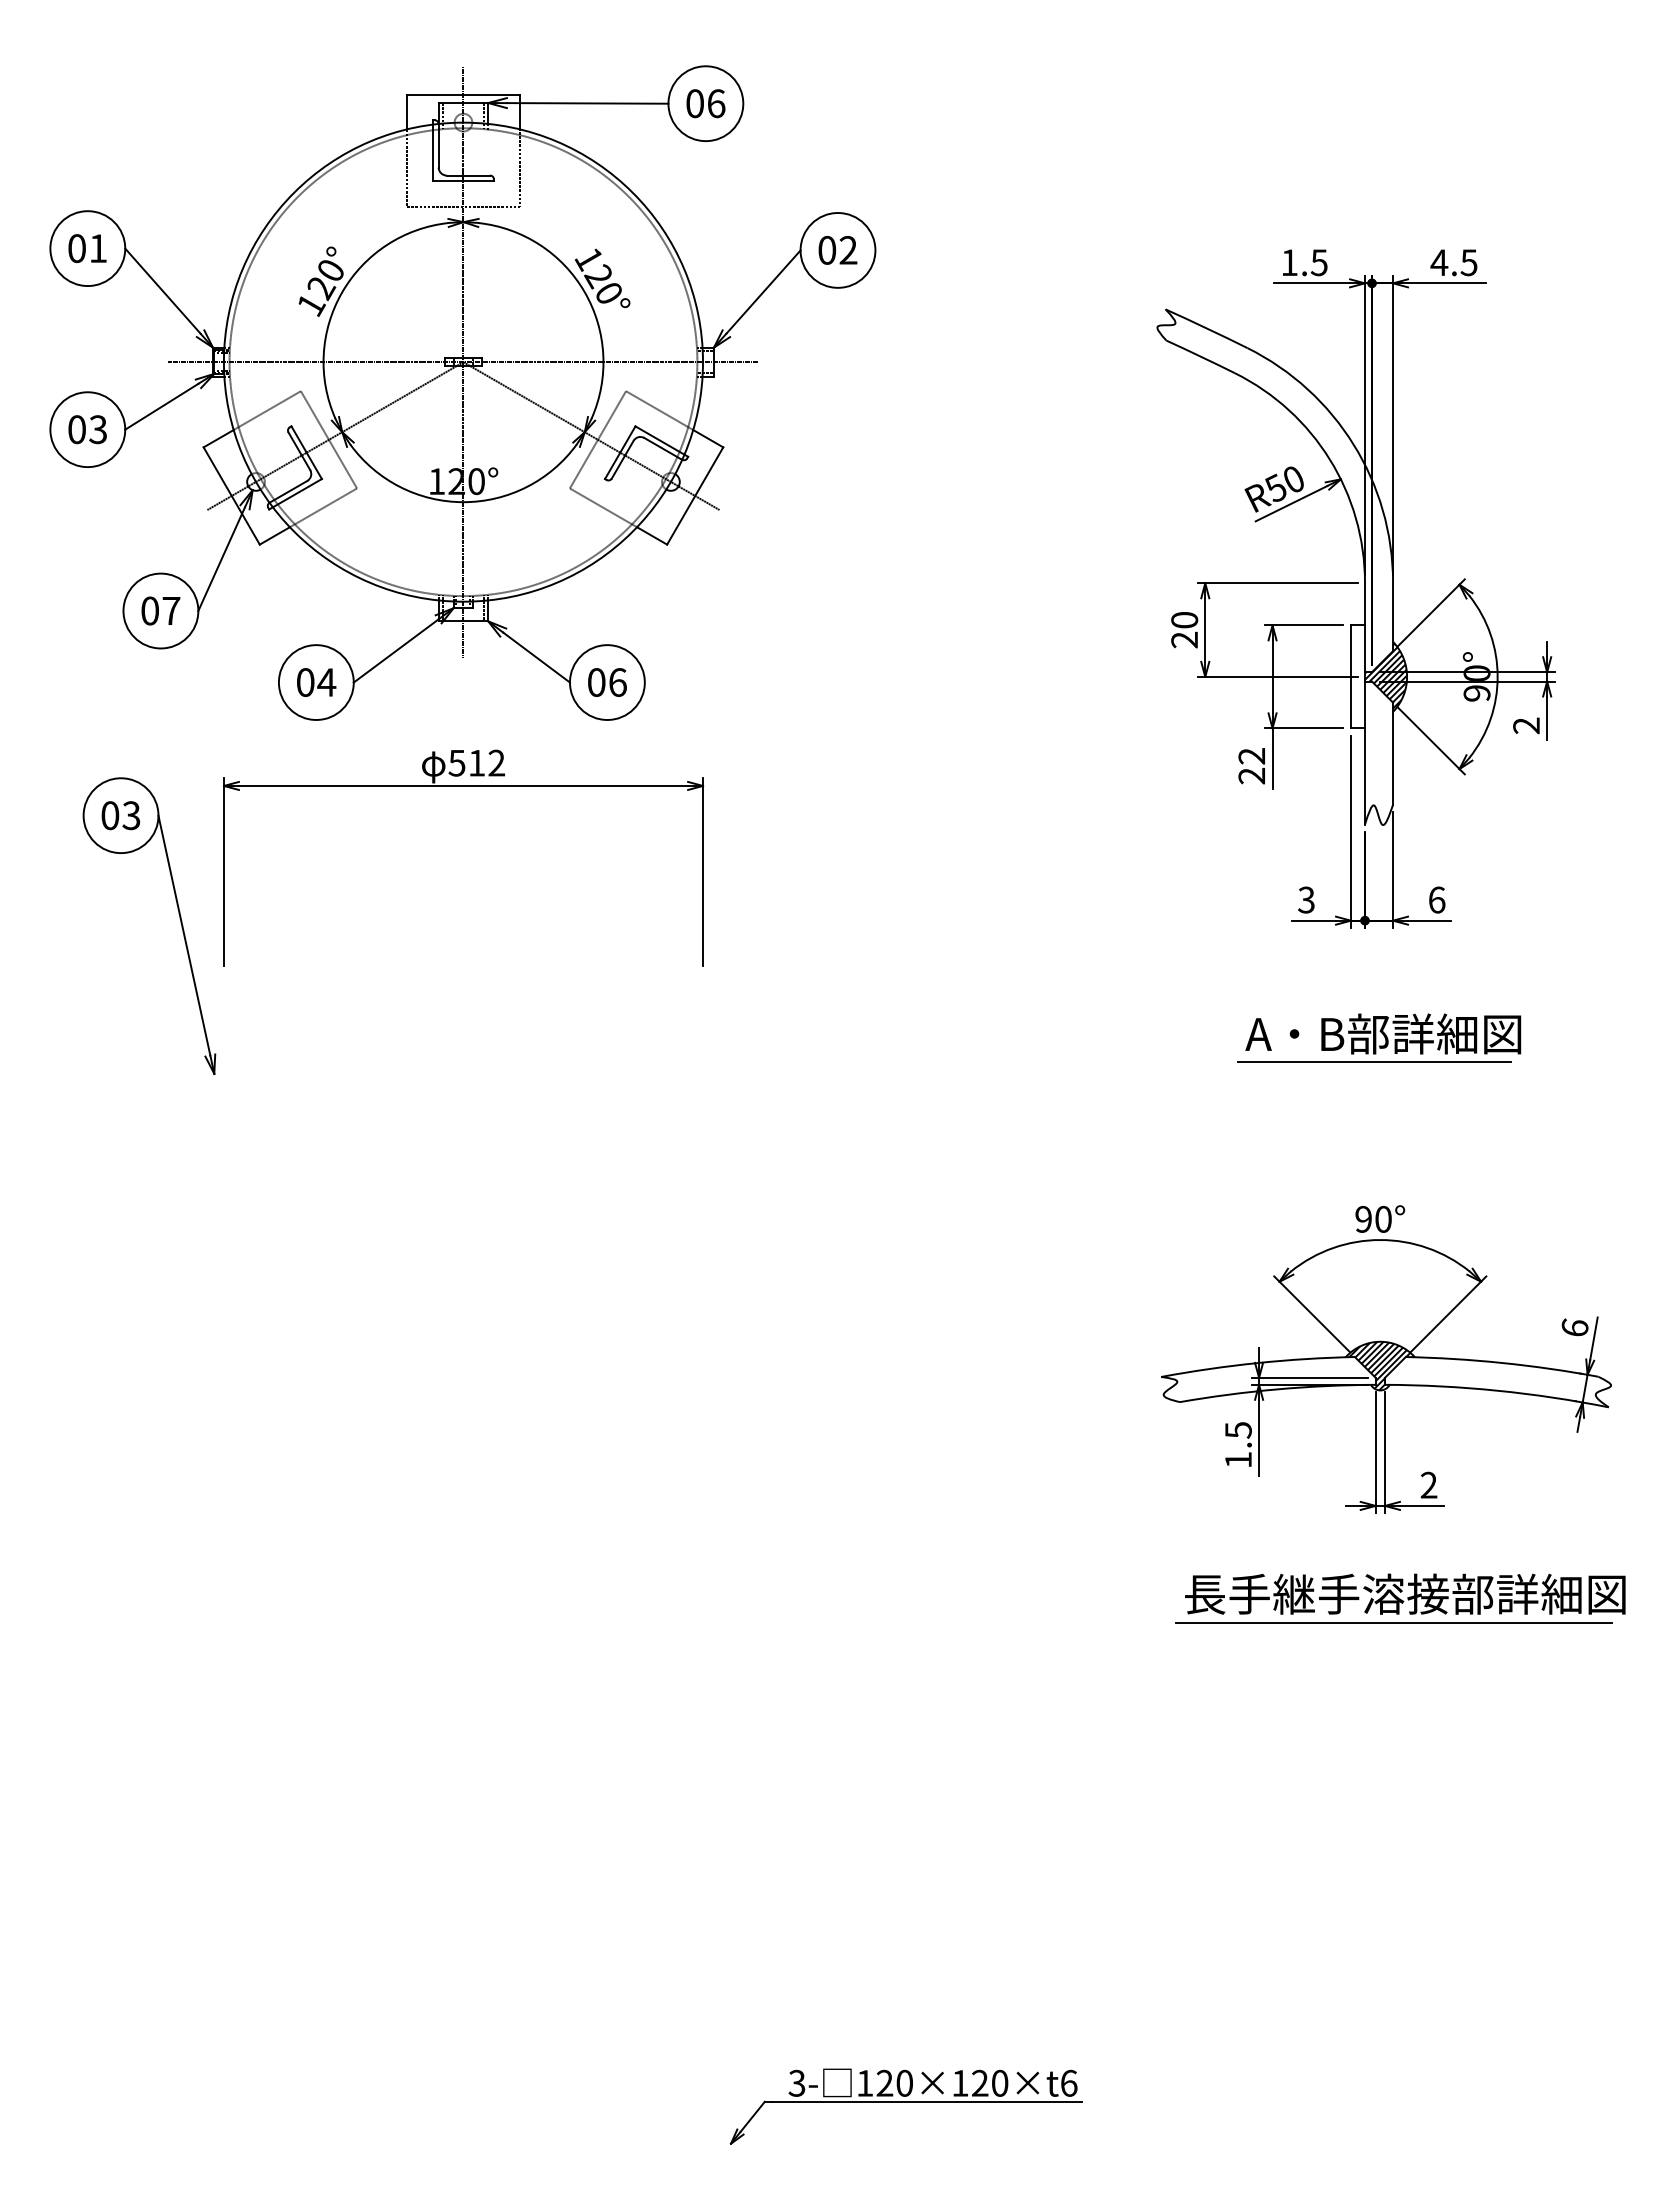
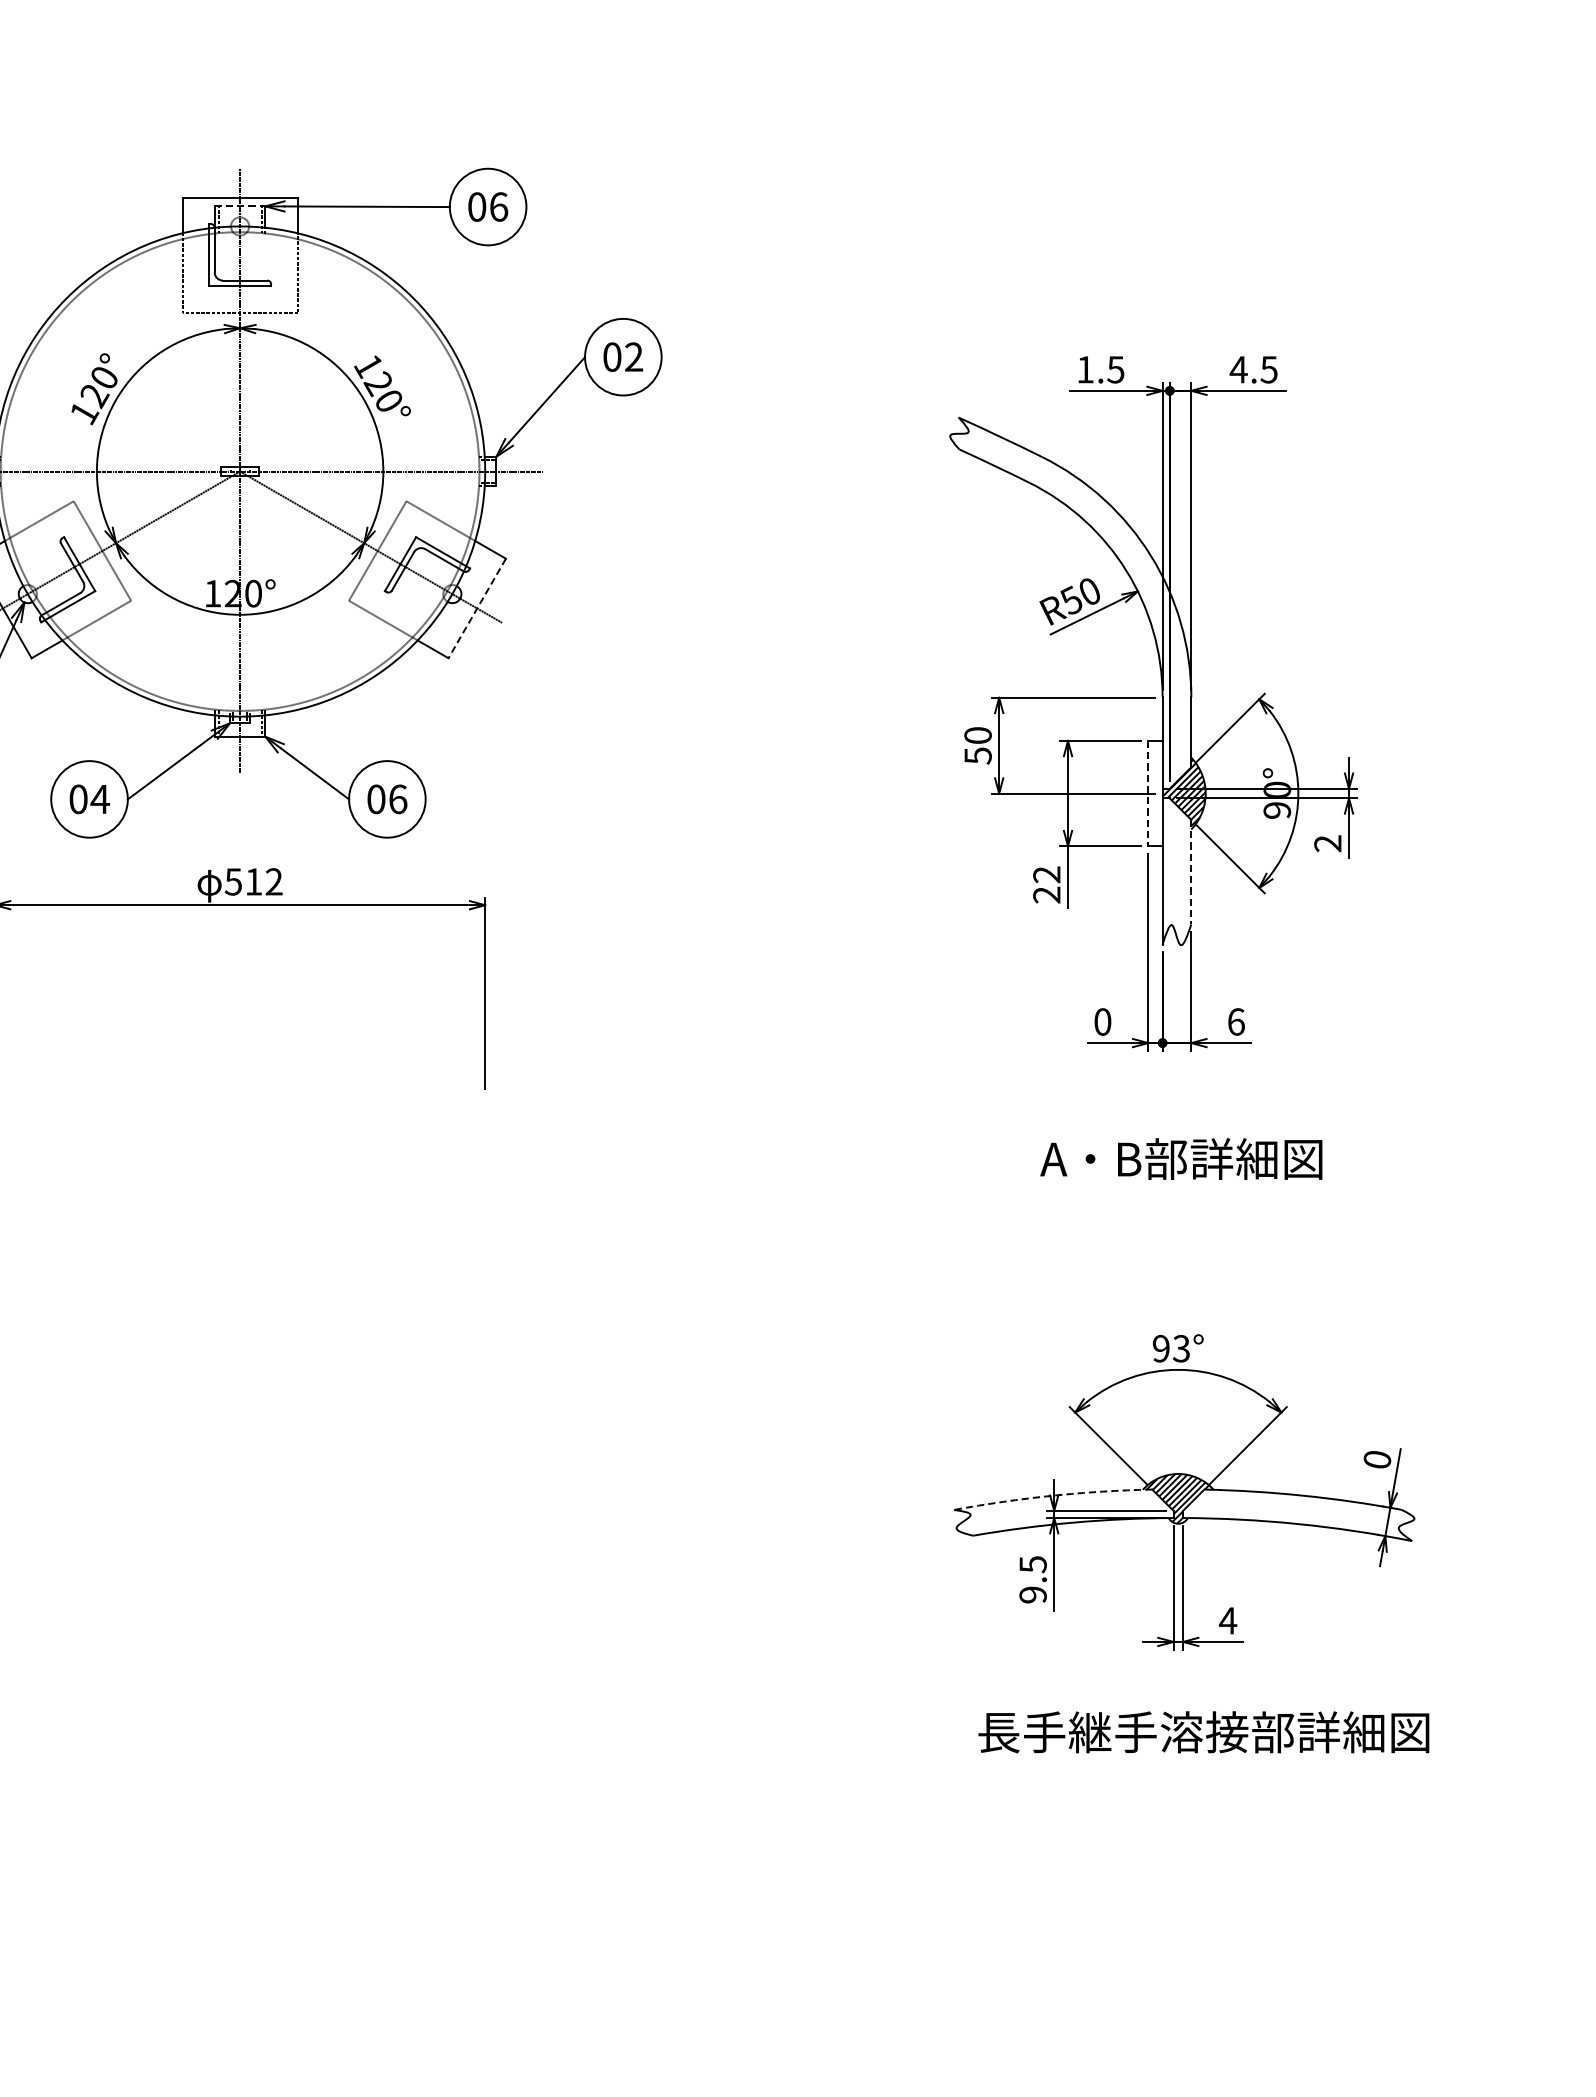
line: (463, 103) -> (240, 206), solid -> dashed
line: (694, 496) -> (476, 609), solid -> dashed
text: (1184, 639) -> (977, 755), 20 -> 50
line: (1350, 677) -> (1147, 794), solid -> dashed
line: (1393, 754) -> (1191, 873), solid -> dashed
text: (1306, 899) -> (1102, 1021), 3 -> 0
line: (1373, 1062) -> (1171, 1188), removed
text: (1383, 1219) -> (1181, 1348), 90° -> 93°
text: (1574, 1327) -> (1377, 1459), 6 -> 0
arc: (1257, 1363) -> (1052, 1496), solid -> dashed
text: (1238, 1460) -> (1033, 1595), 1.5 -> 9.5
text: (1428, 1484) -> (1227, 1620), 2 -> 4
line: (1393, 1622) -> (1191, 1761), removed

